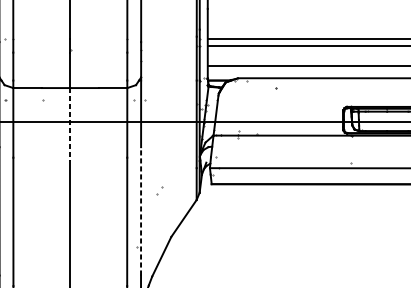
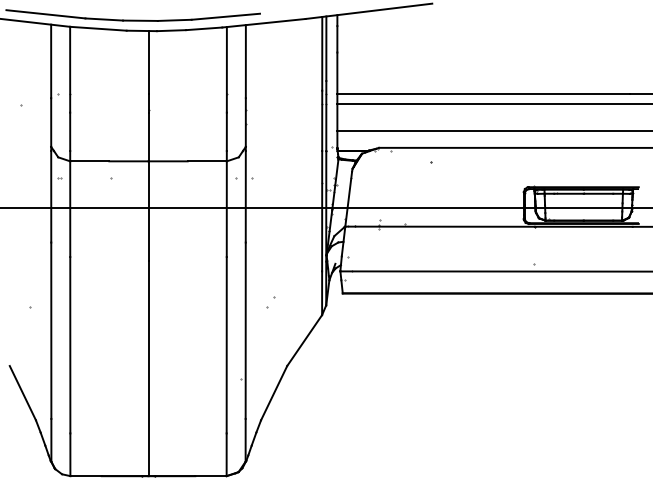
line: (70, 124) -> (148, 211), dashed -> solid
line: (140, 211) -> (245, 330), dashed -> solid

